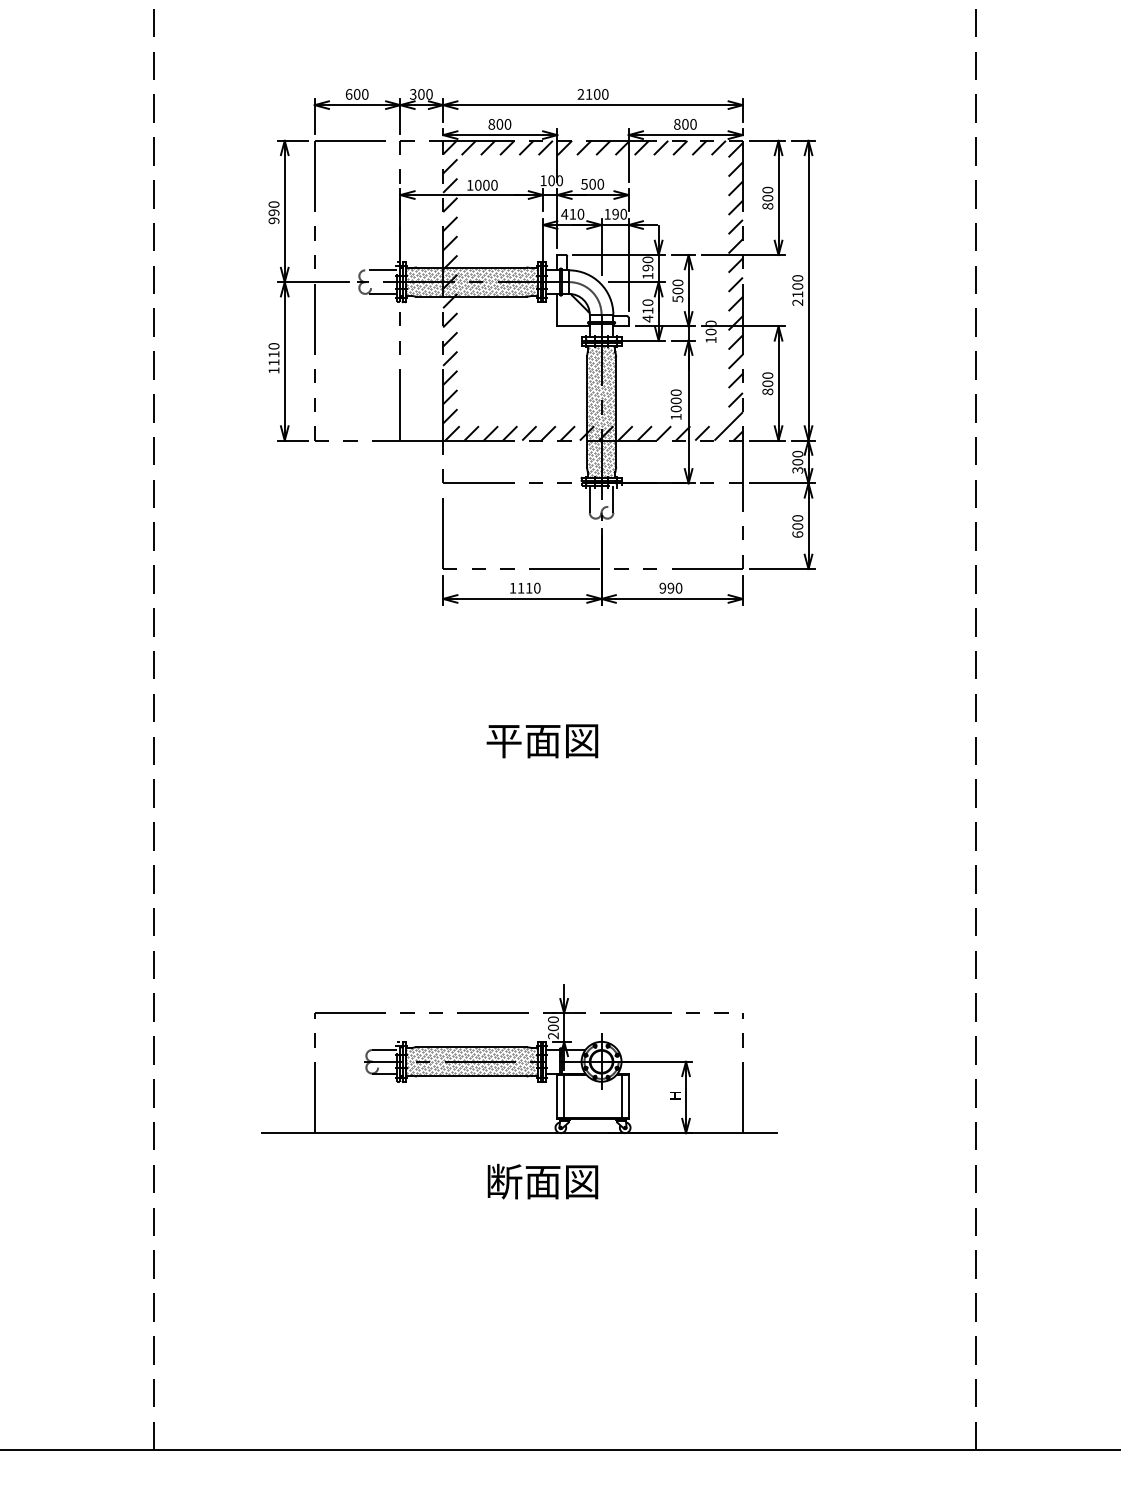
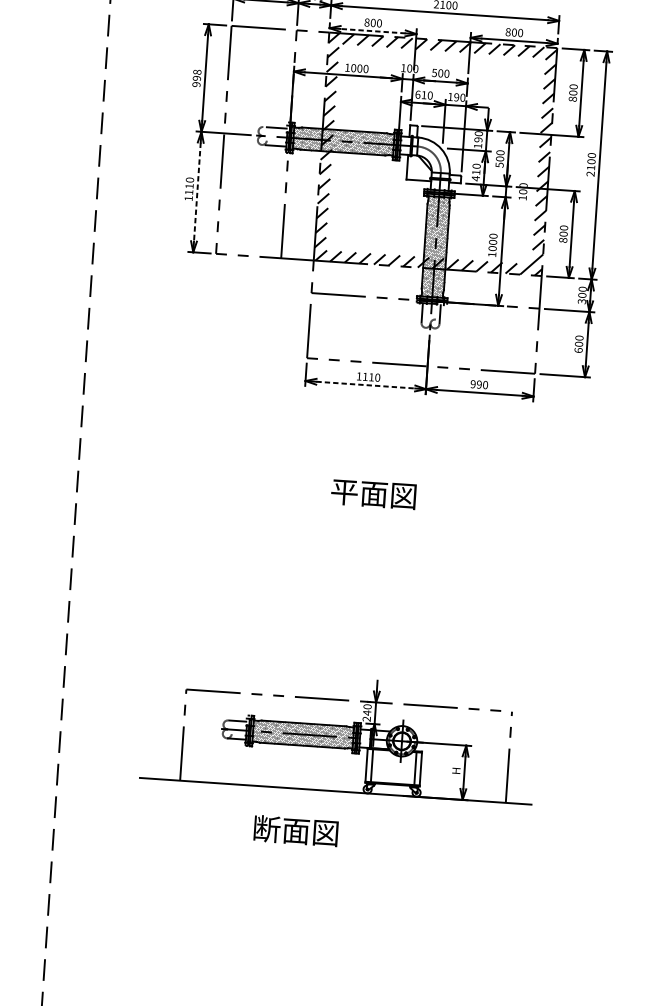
line: (500, 135) -> (373, 31), solid -> dashed
text: (274, 204) -> (197, 72), 990 -> 998
text: (564, 213) -> (417, 94), 410 -> 610
line: (284, 361) -> (197, 192), solid -> dashed
line: (522, 598) -> (365, 384), solid -> dashed
text: (553, 1027) -> (367, 712), 200 -> 240
text: (542, 1181) -> (295, 830), moved

